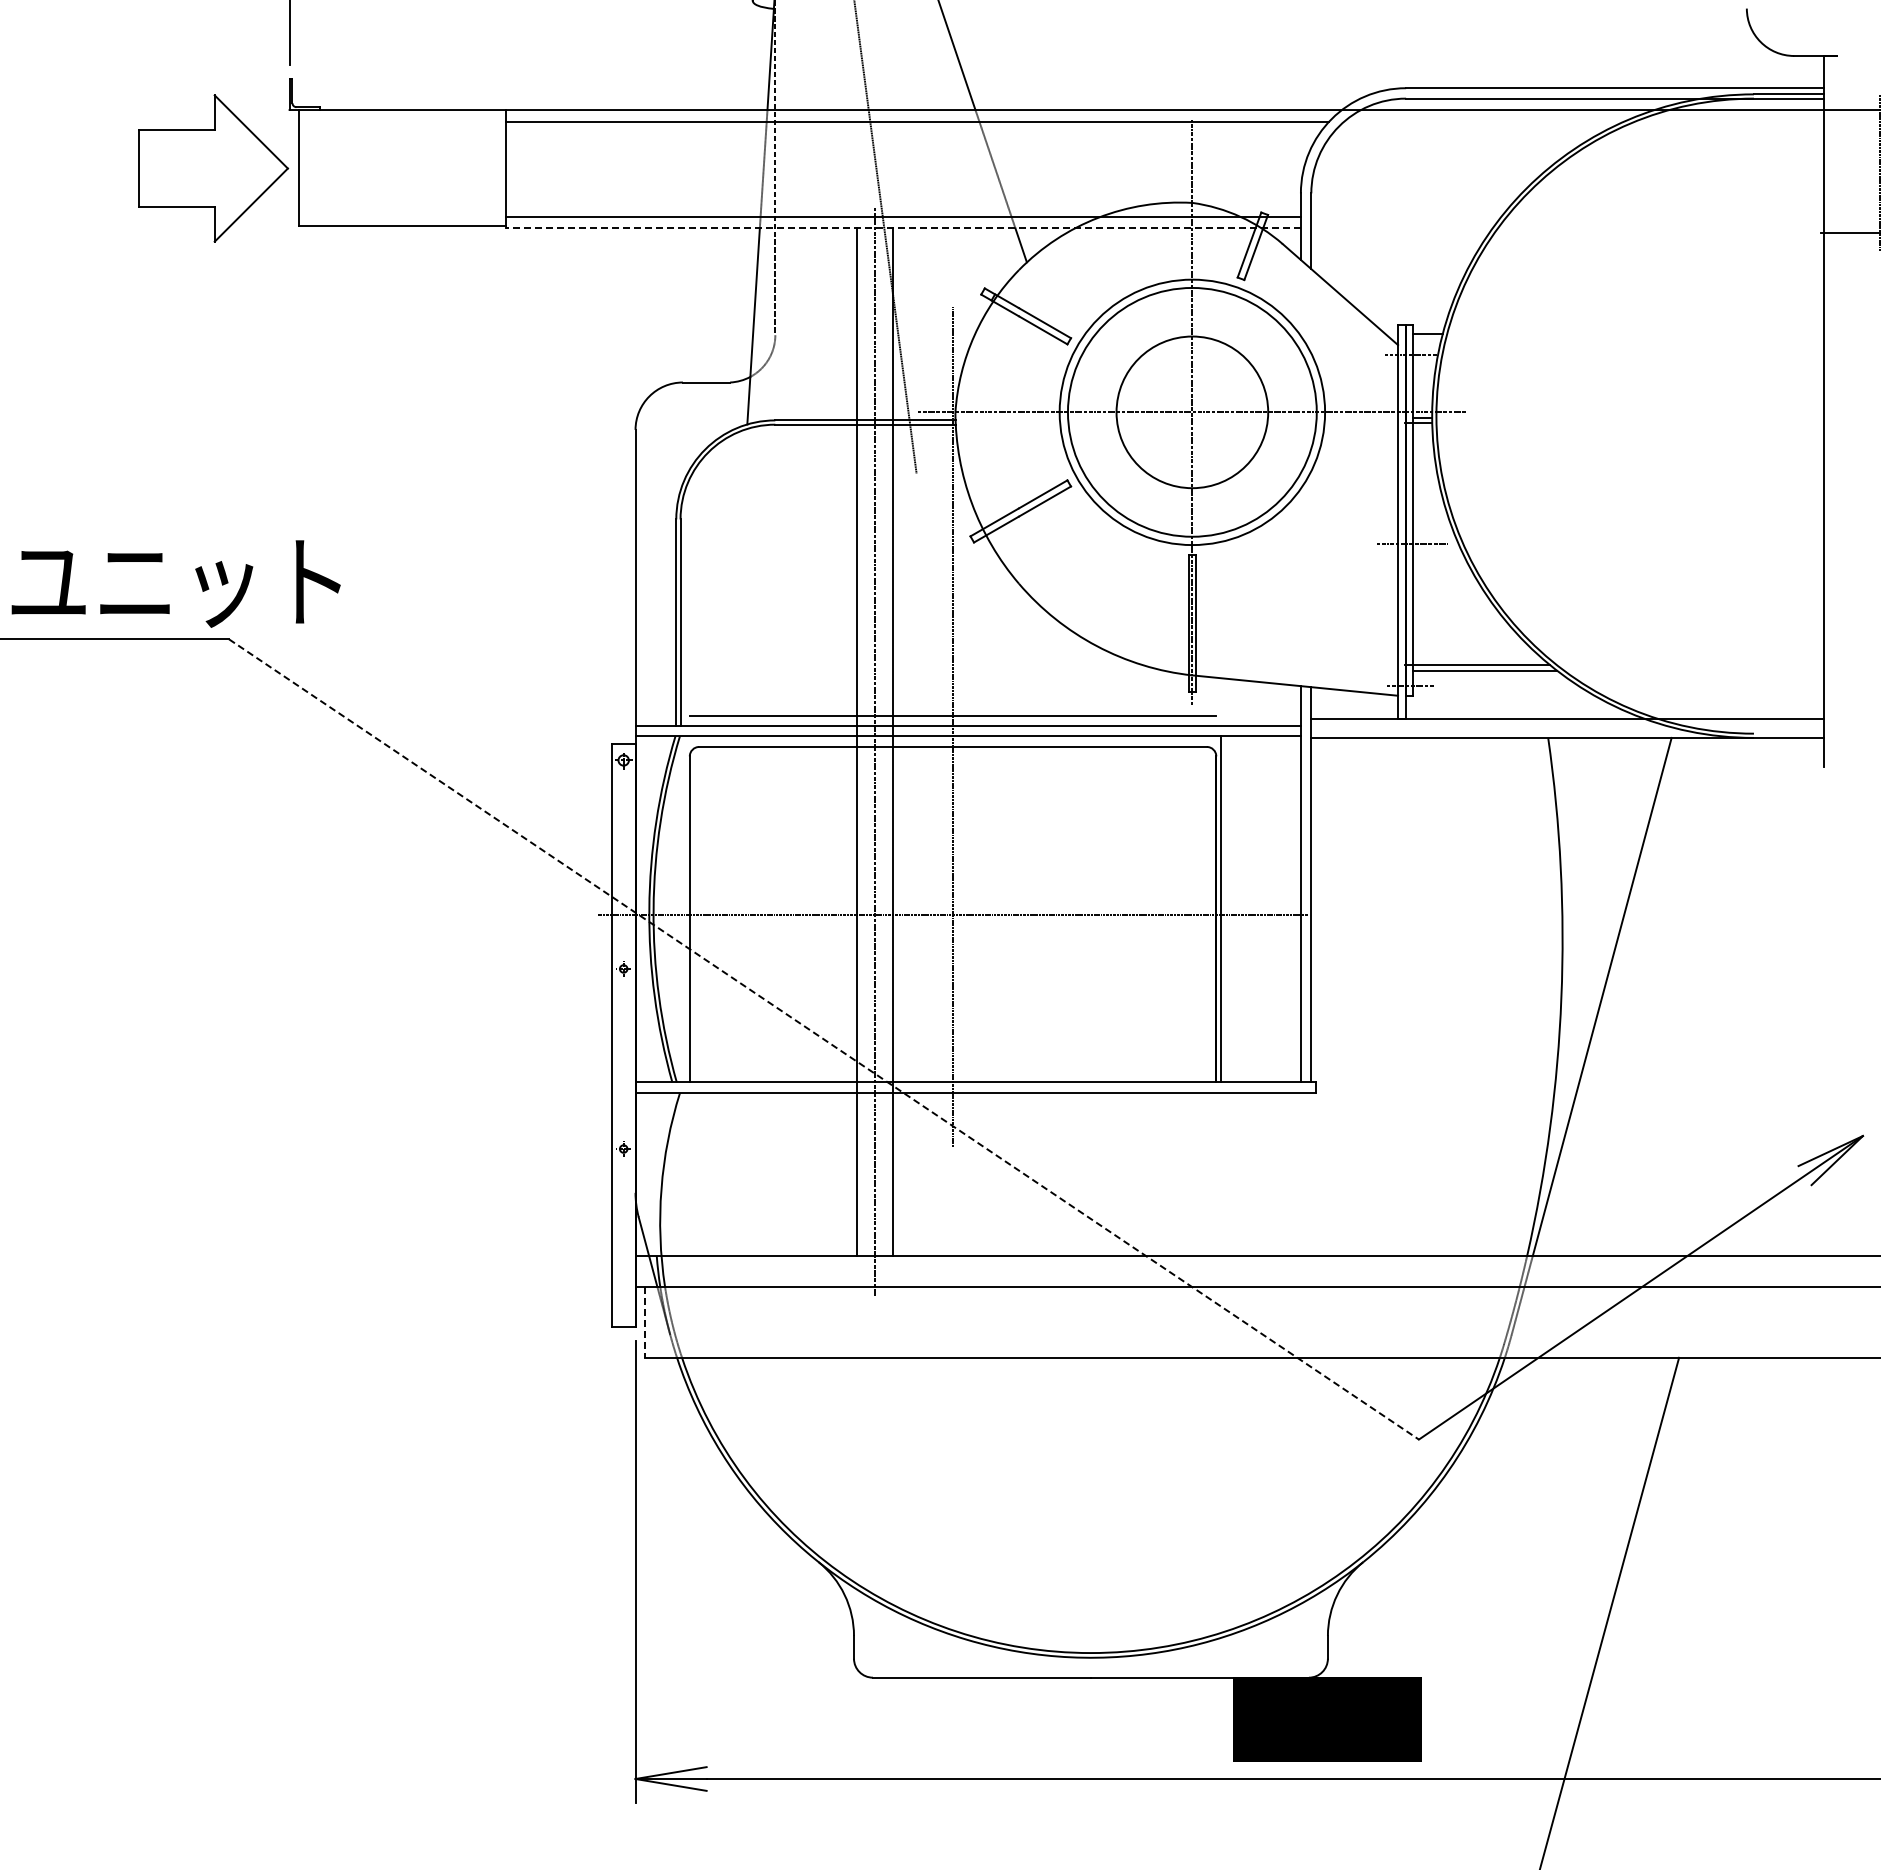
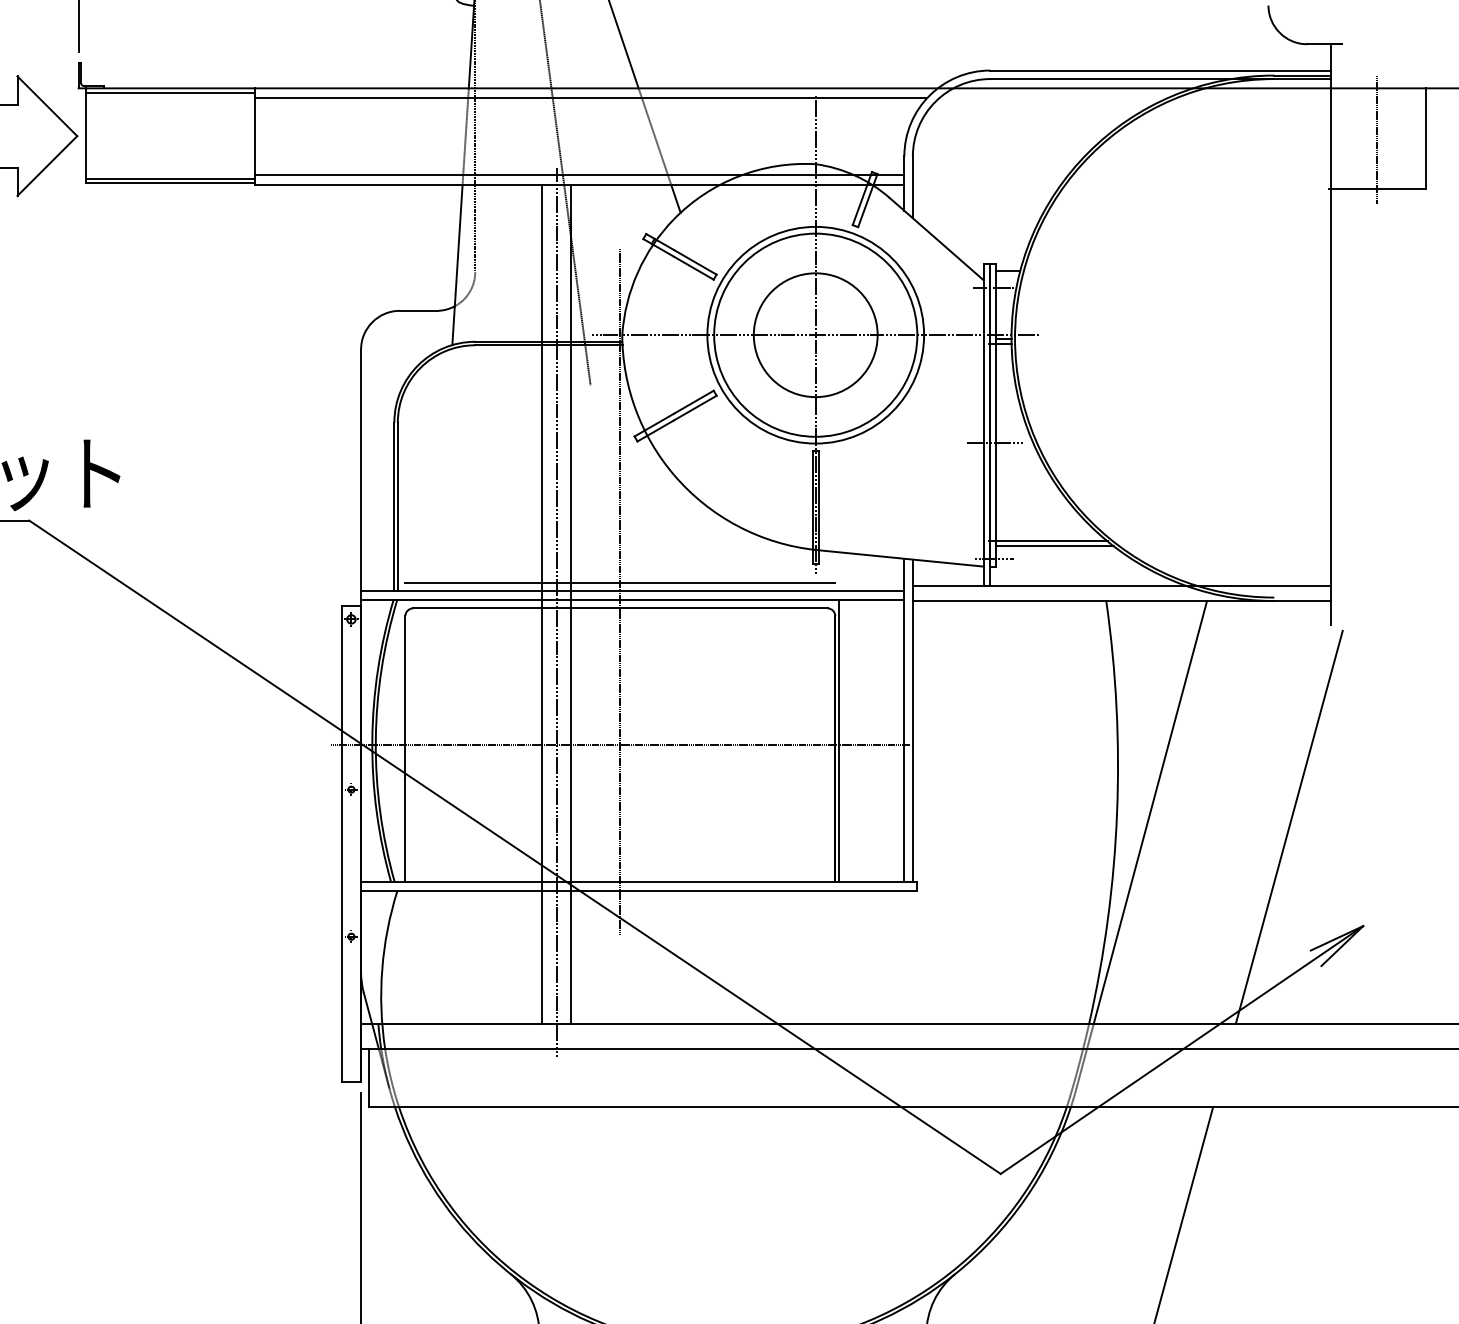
line: (402, 115) -> (170, 92), added
line: (402, 220) -> (170, 178), added
line: (903, 228) -> (579, 185), dashed -> solid
line: (1771, 1014) -> (1288, 826), added
line: (824, 1039) -> (515, 847), dashed -> solid
line: (645, 1322) -> (369, 1078), dashed -> solid

